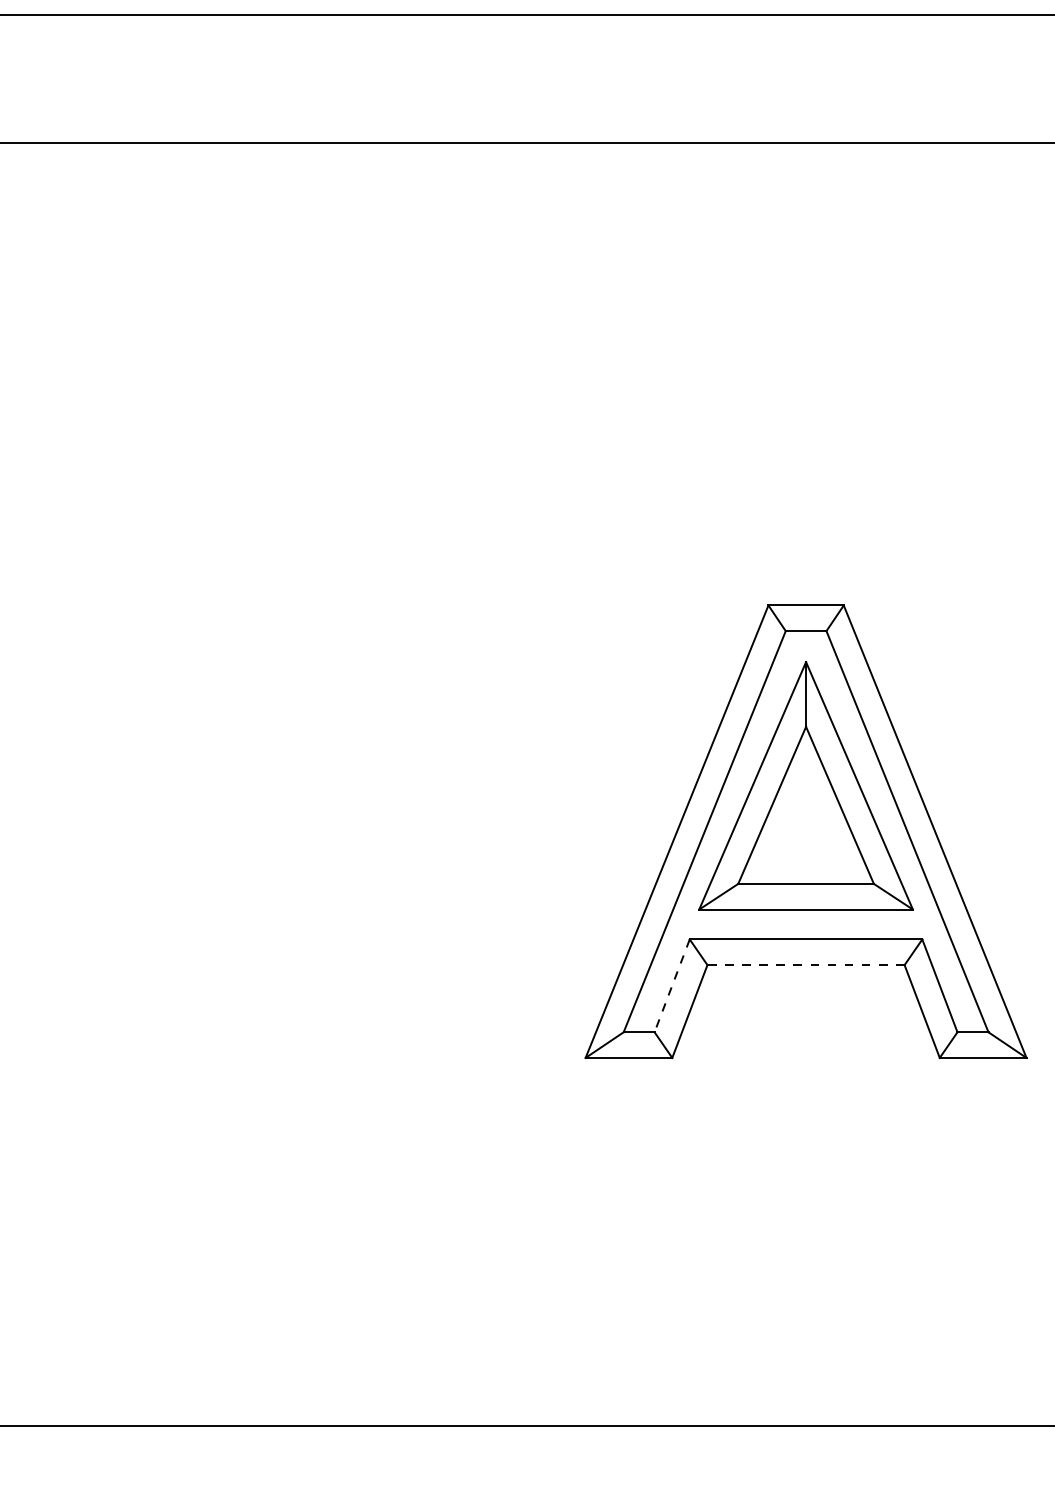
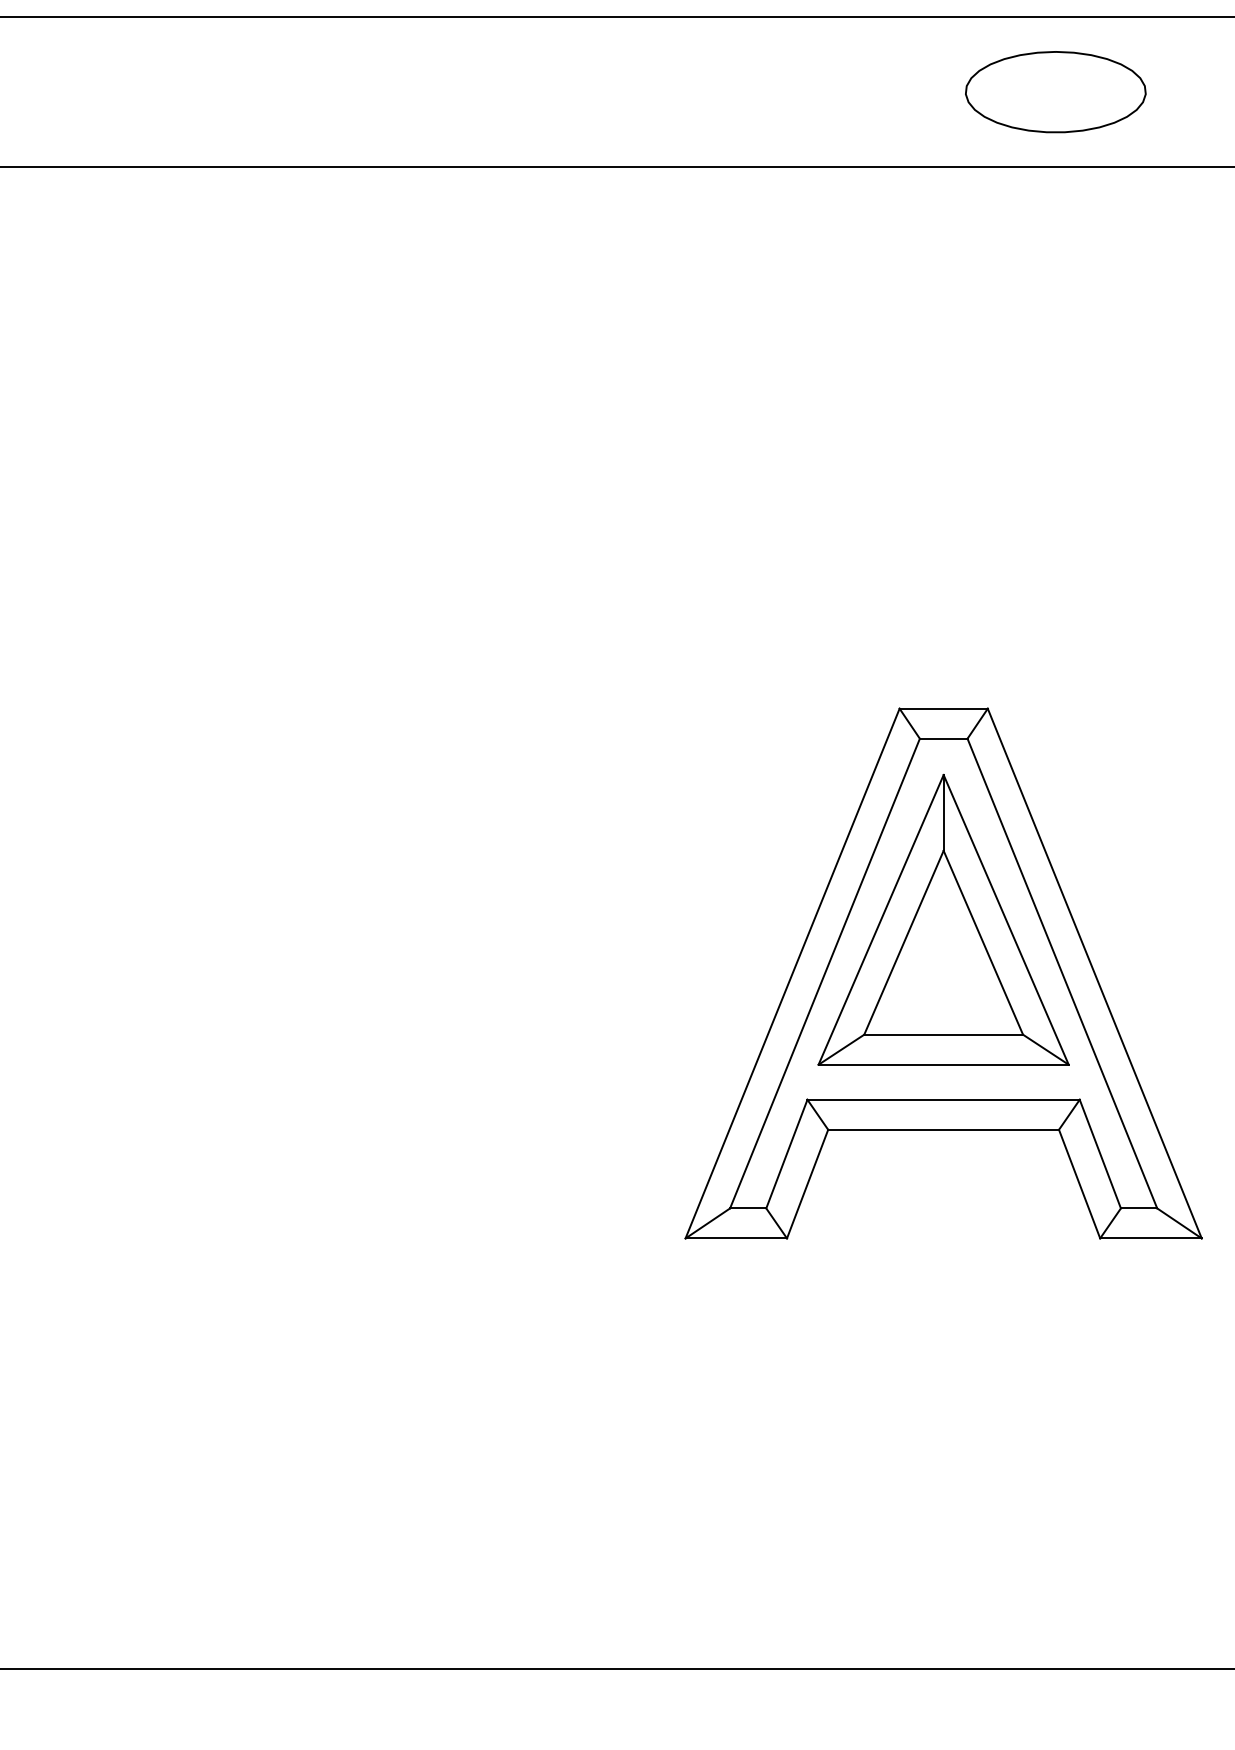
part: (901, 78) -> (1055, 91), added
line: (806, 965) -> (944, 1130), dashed -> solid
line: (672, 985) -> (787, 1153), dashed -> solid

